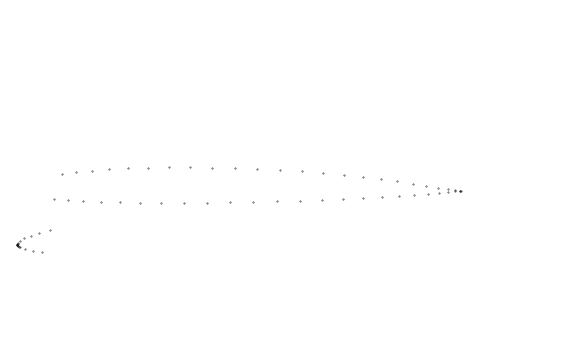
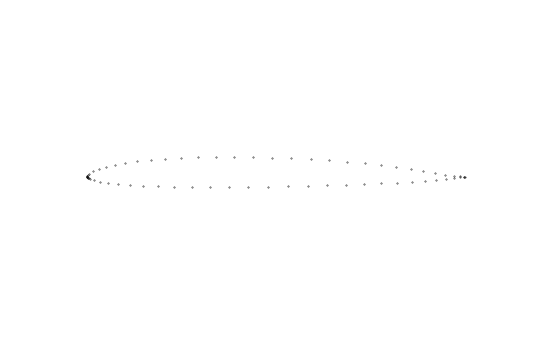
part: (34, 241) -> (101, 174), moved

